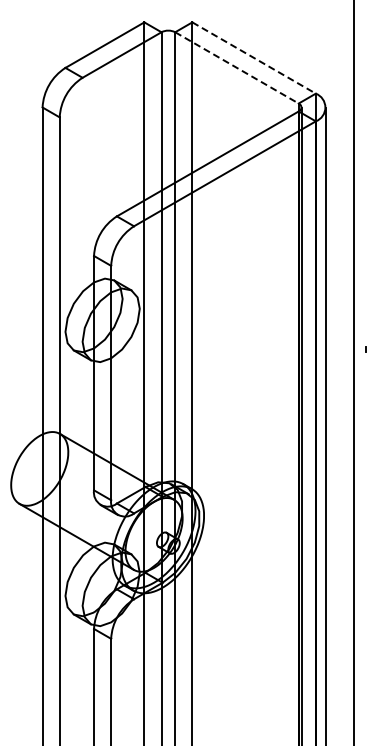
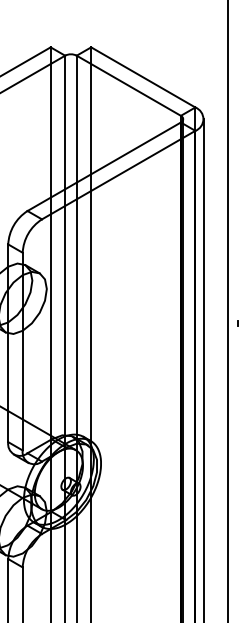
line: (254, 58) -> (143, 77), dashed -> solid
line: (237, 68) -> (129, 86), dashed -> solid

